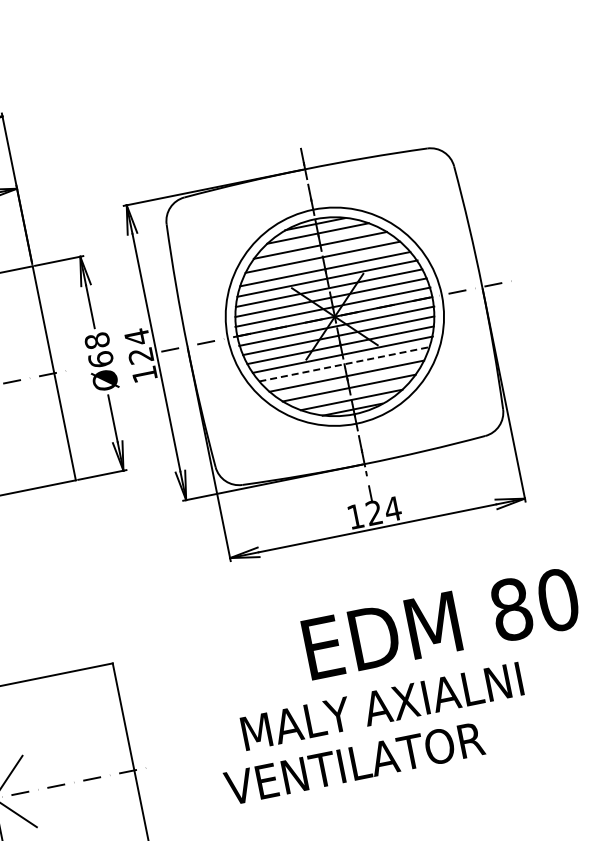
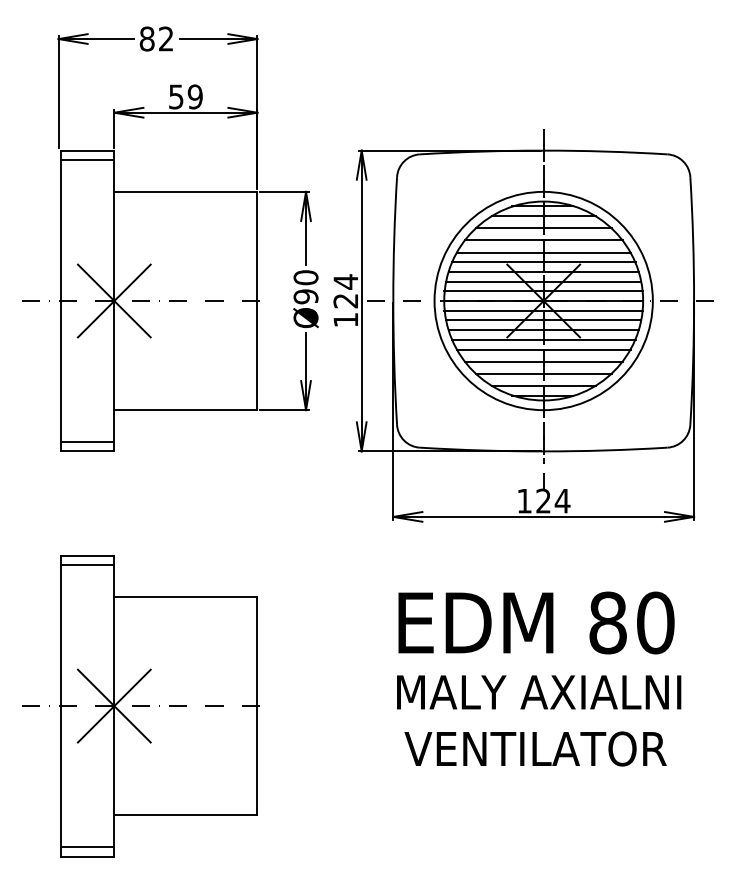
text: (98, 350) -> (305, 287), 68 -> 90
line: (344, 364) -> (543, 349), dashed -> solid
text: (441, 623) -> (536, 622), moved
text: (382, 706) -> (539, 692), moved
text: (354, 763) -> (535, 748), moved

